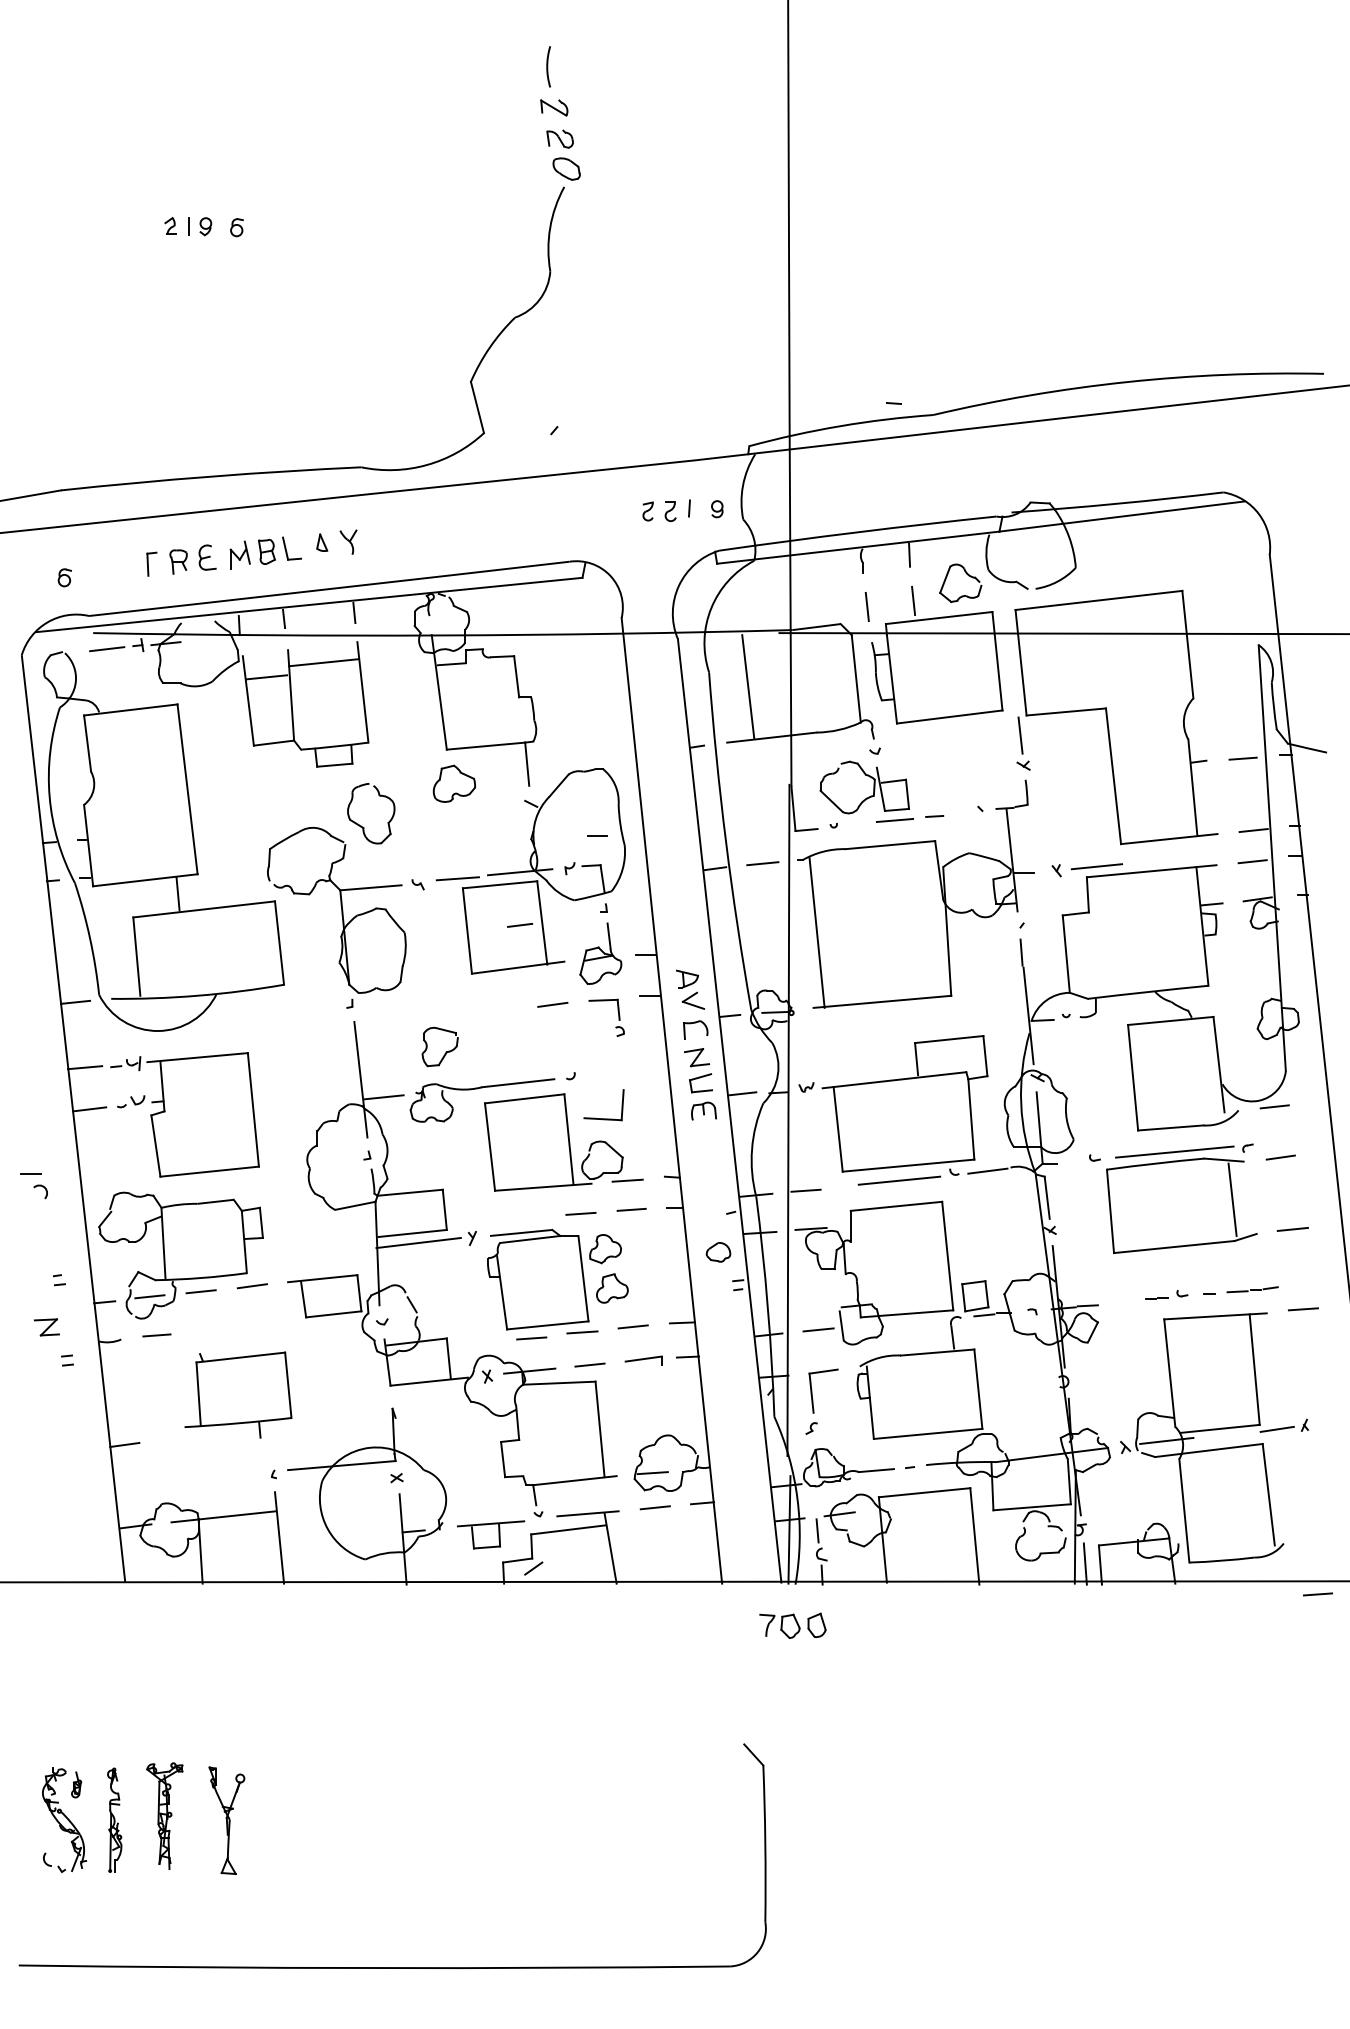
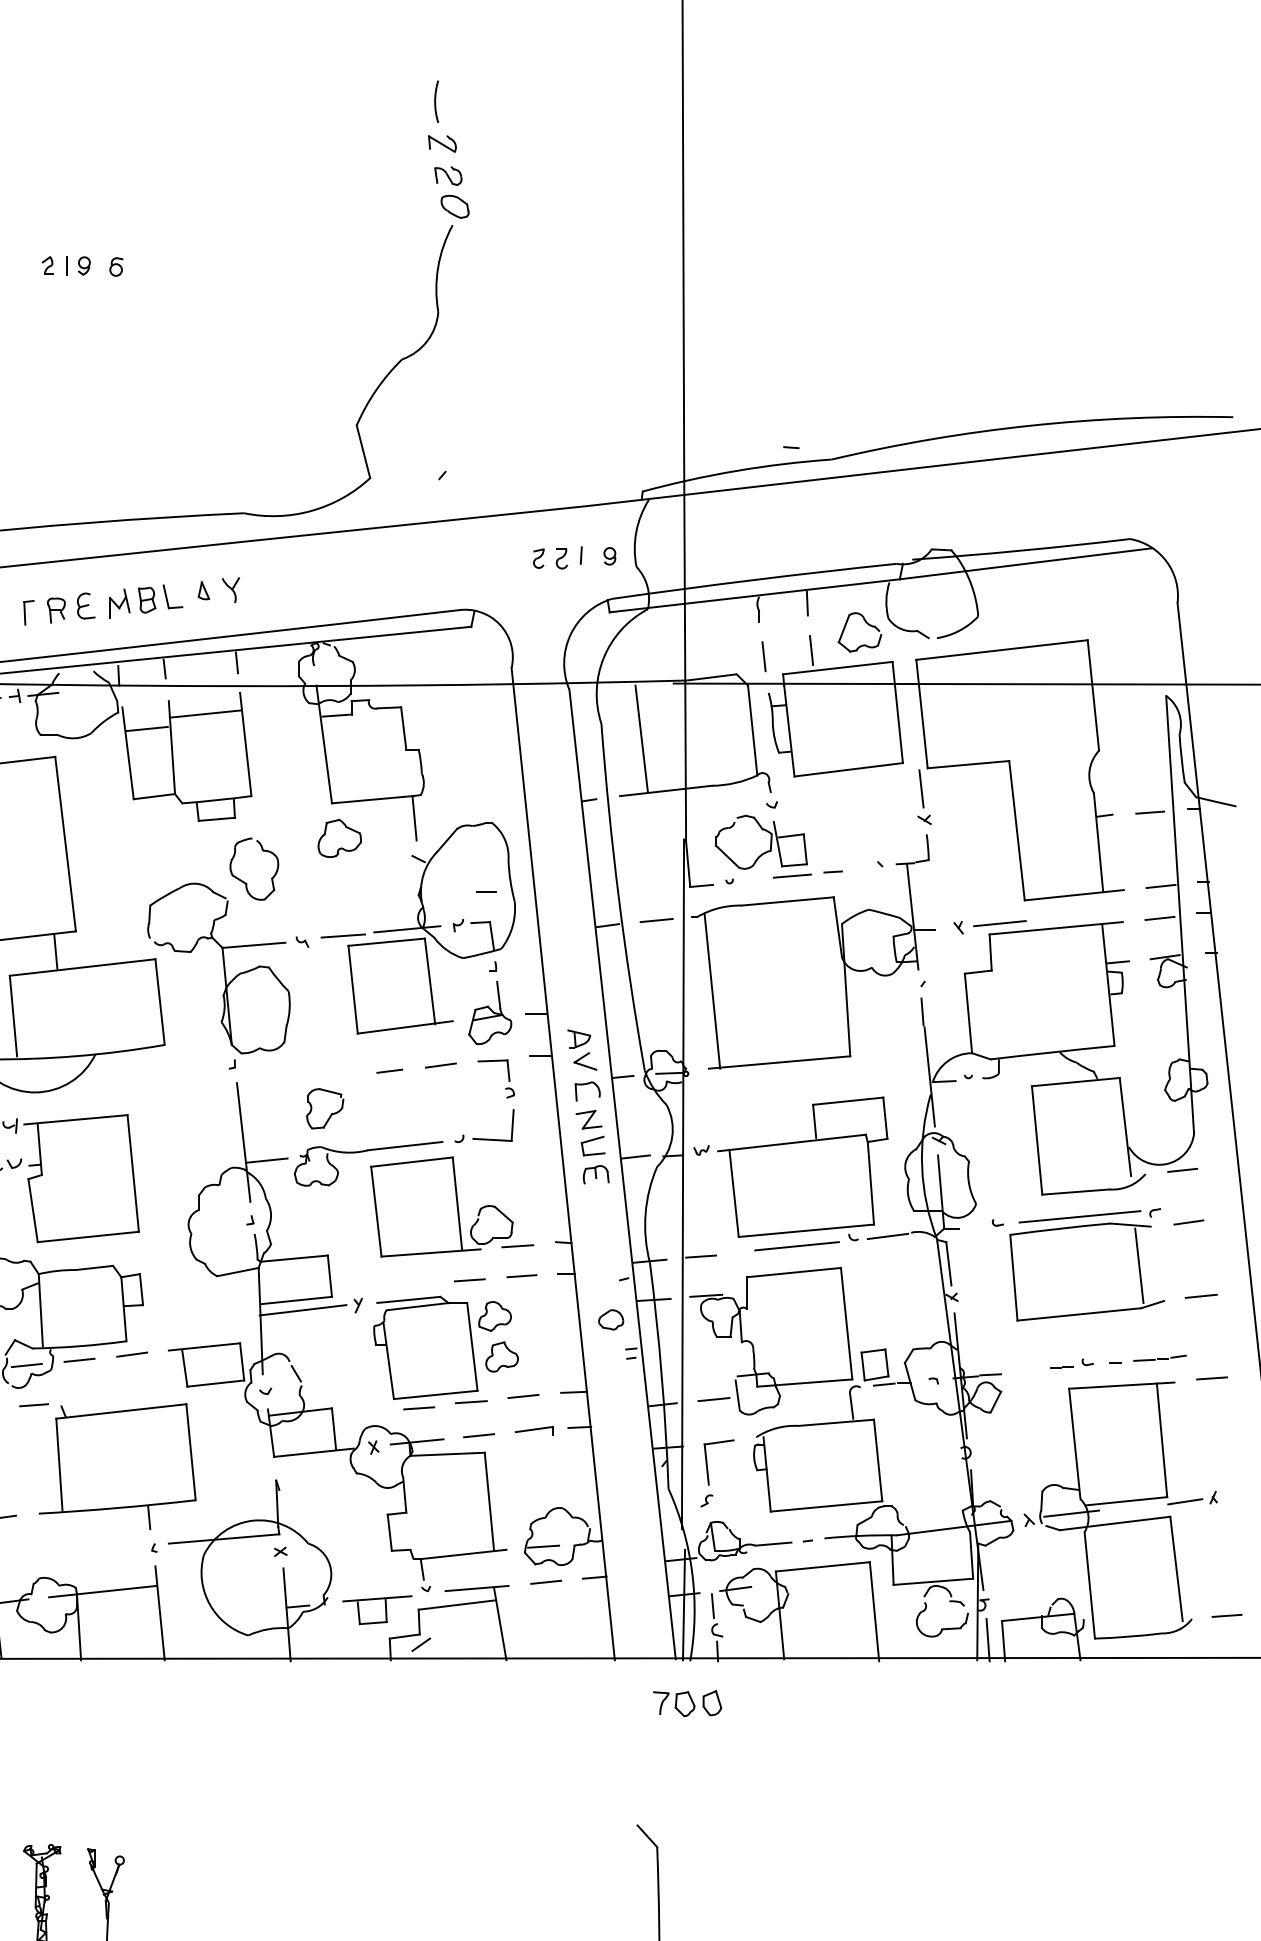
line: (520, 925) -> (390, 1071), moved
part: (603, 1118) -> (492, 1139), moved
part: (238, 1394) -> (117, 1465), size x1.43
line: (1317, 1594) -> (1226, 1615), moved

